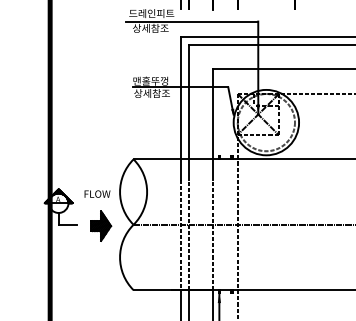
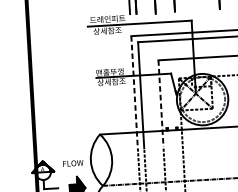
line: (180, 108) -> (134, 92), solid -> dashed
line: (213, 125) -> (161, 104), solid -> dashed

